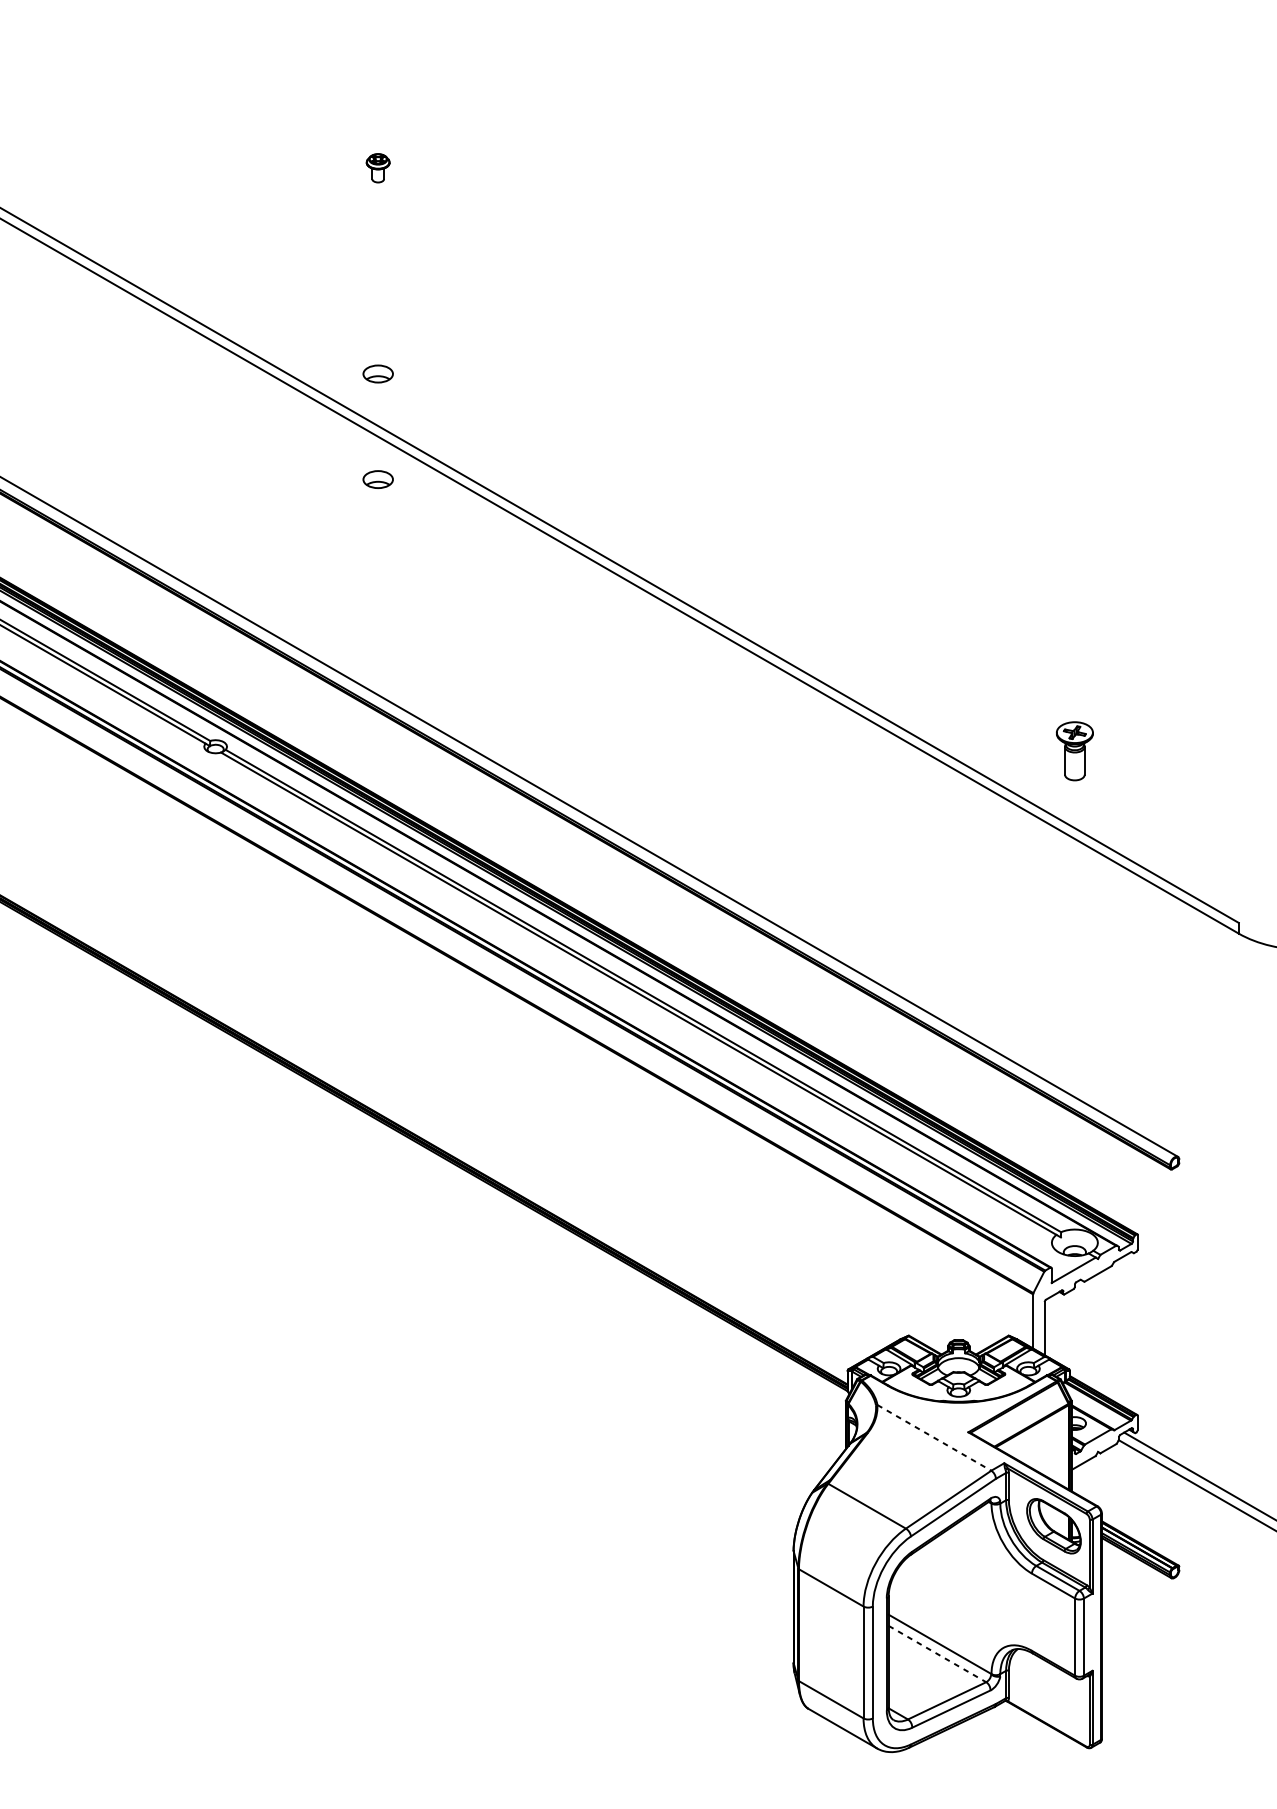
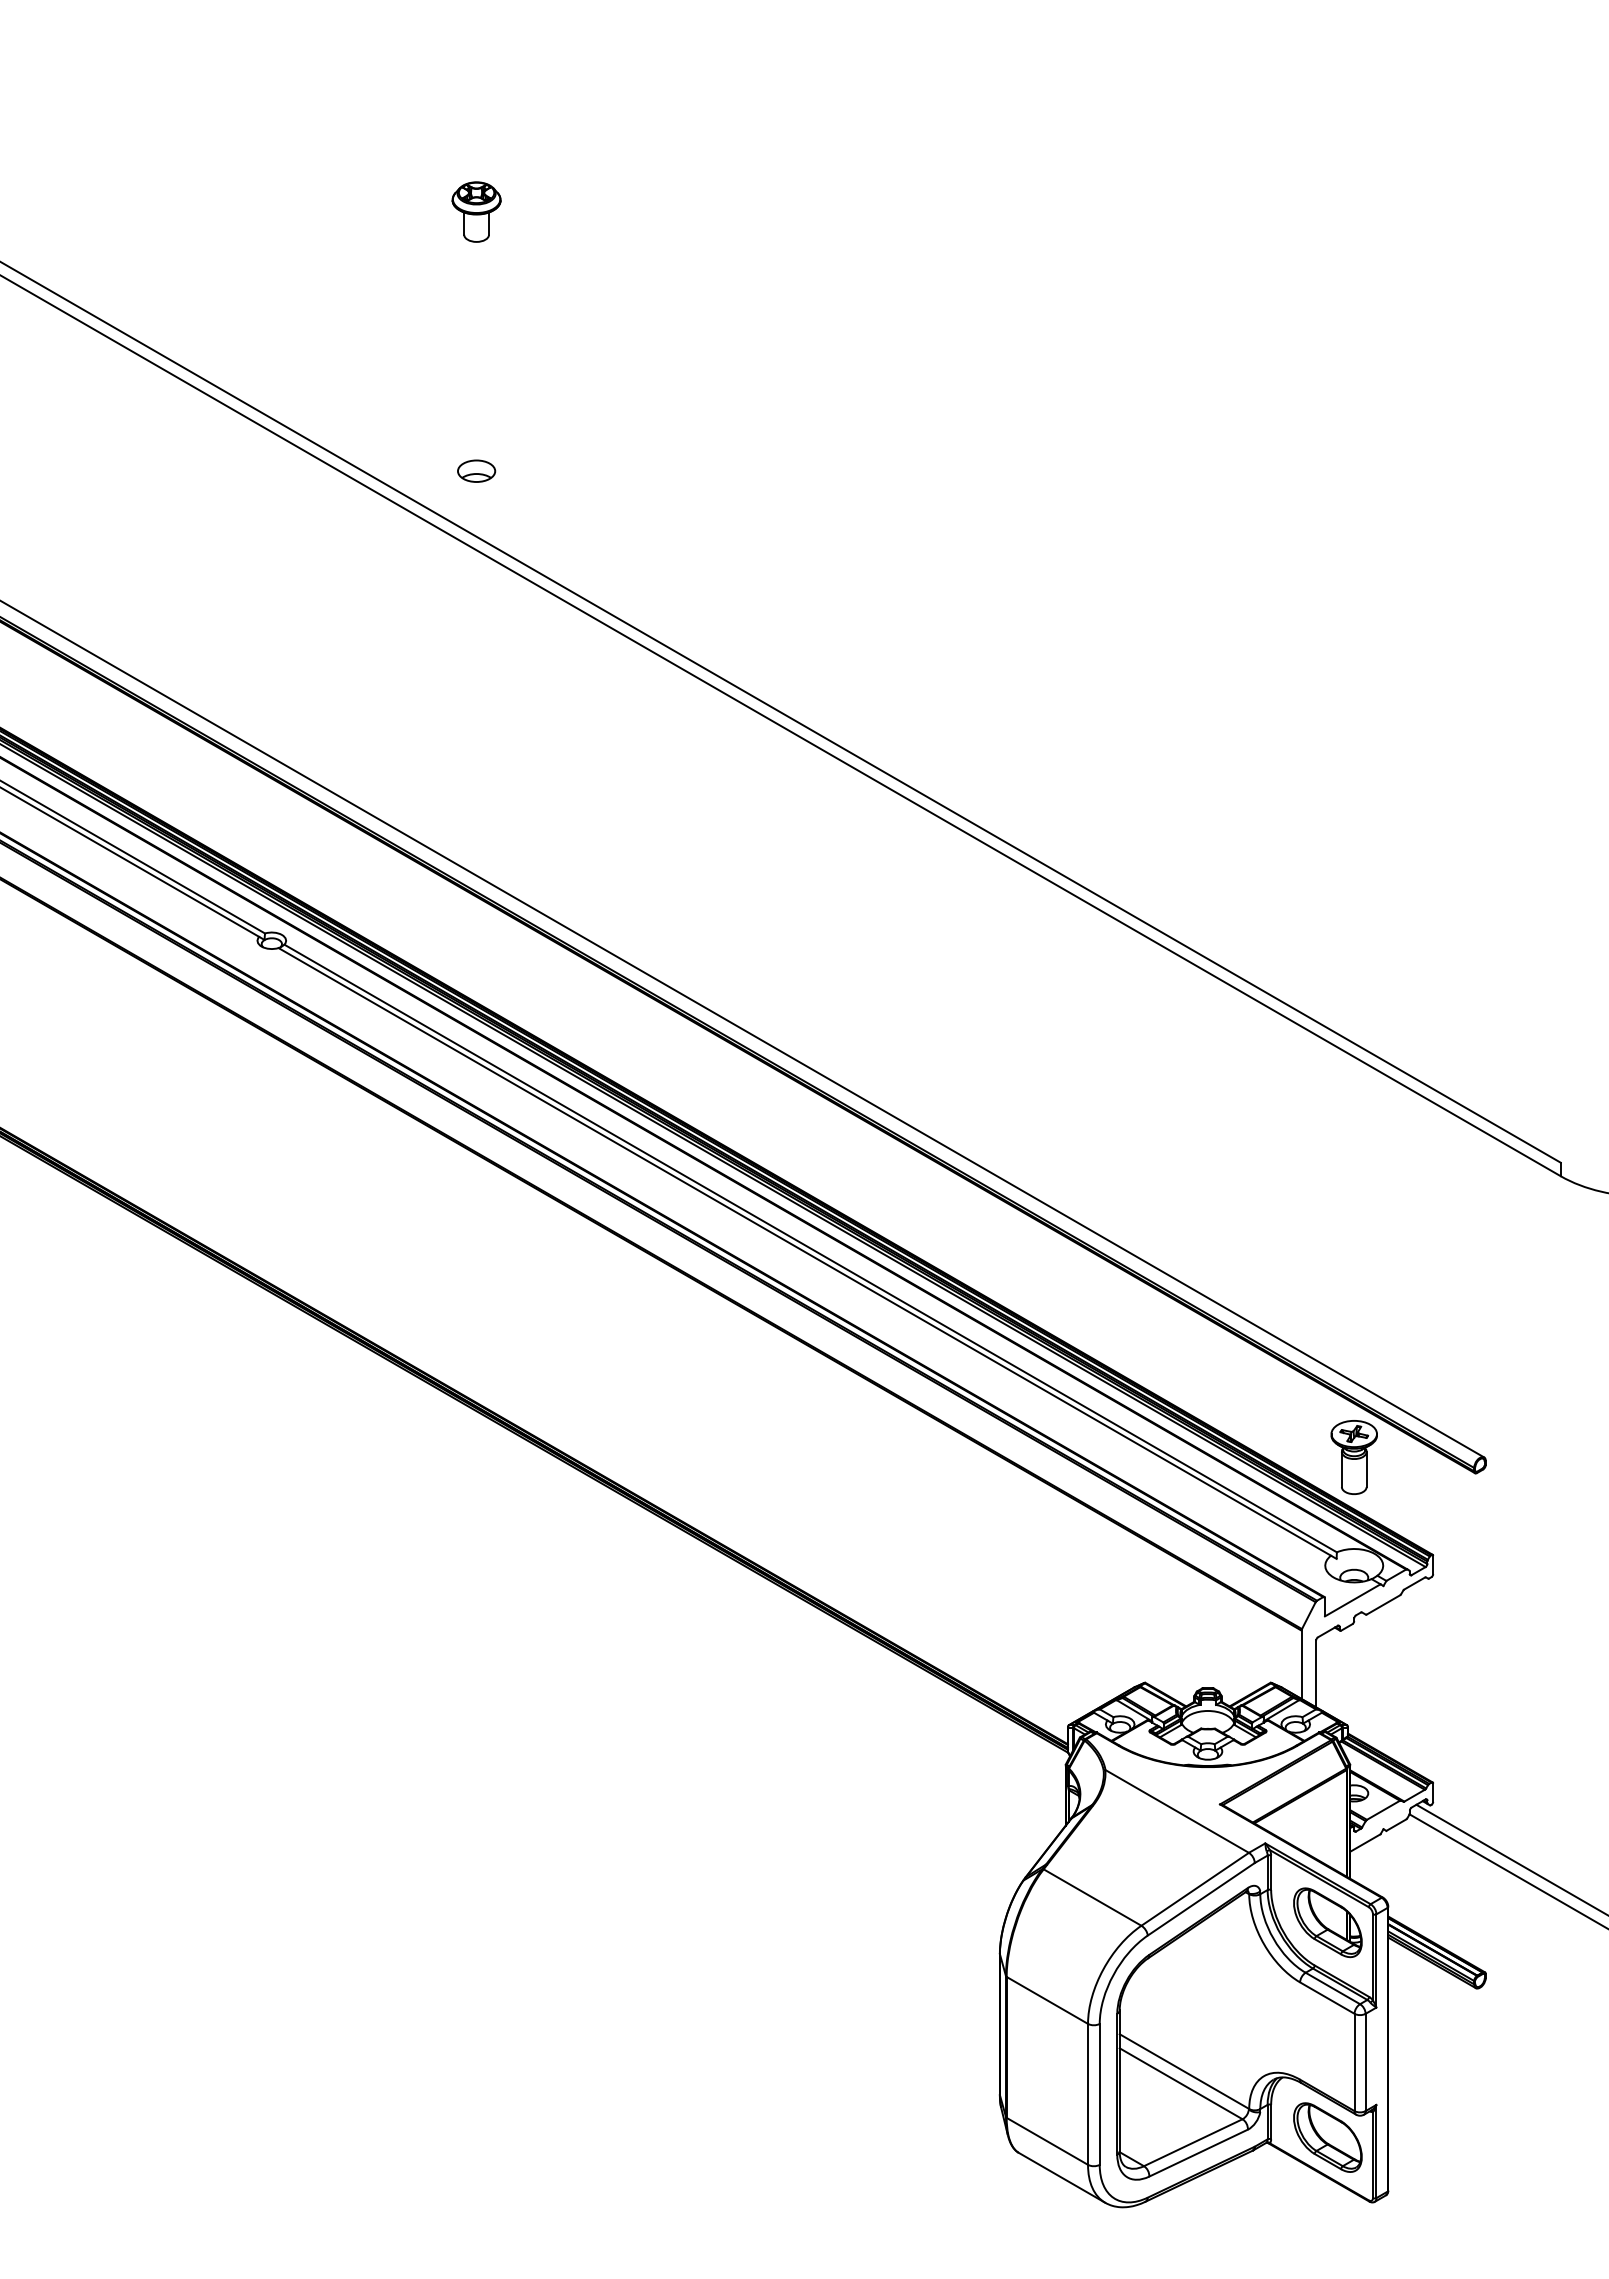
part: (378, 167) -> (476, 211), size x1.67
part: (378, 479) -> (476, 603), removed
part: (1074, 751) -> (1353, 1457), moved
line: (934, 1437) -> (1177, 1811), dashed -> solid
line: (937, 1653) -> (1181, 2083), dashed -> solid
part: (1053, 1696) -> (1327, 2137), added

